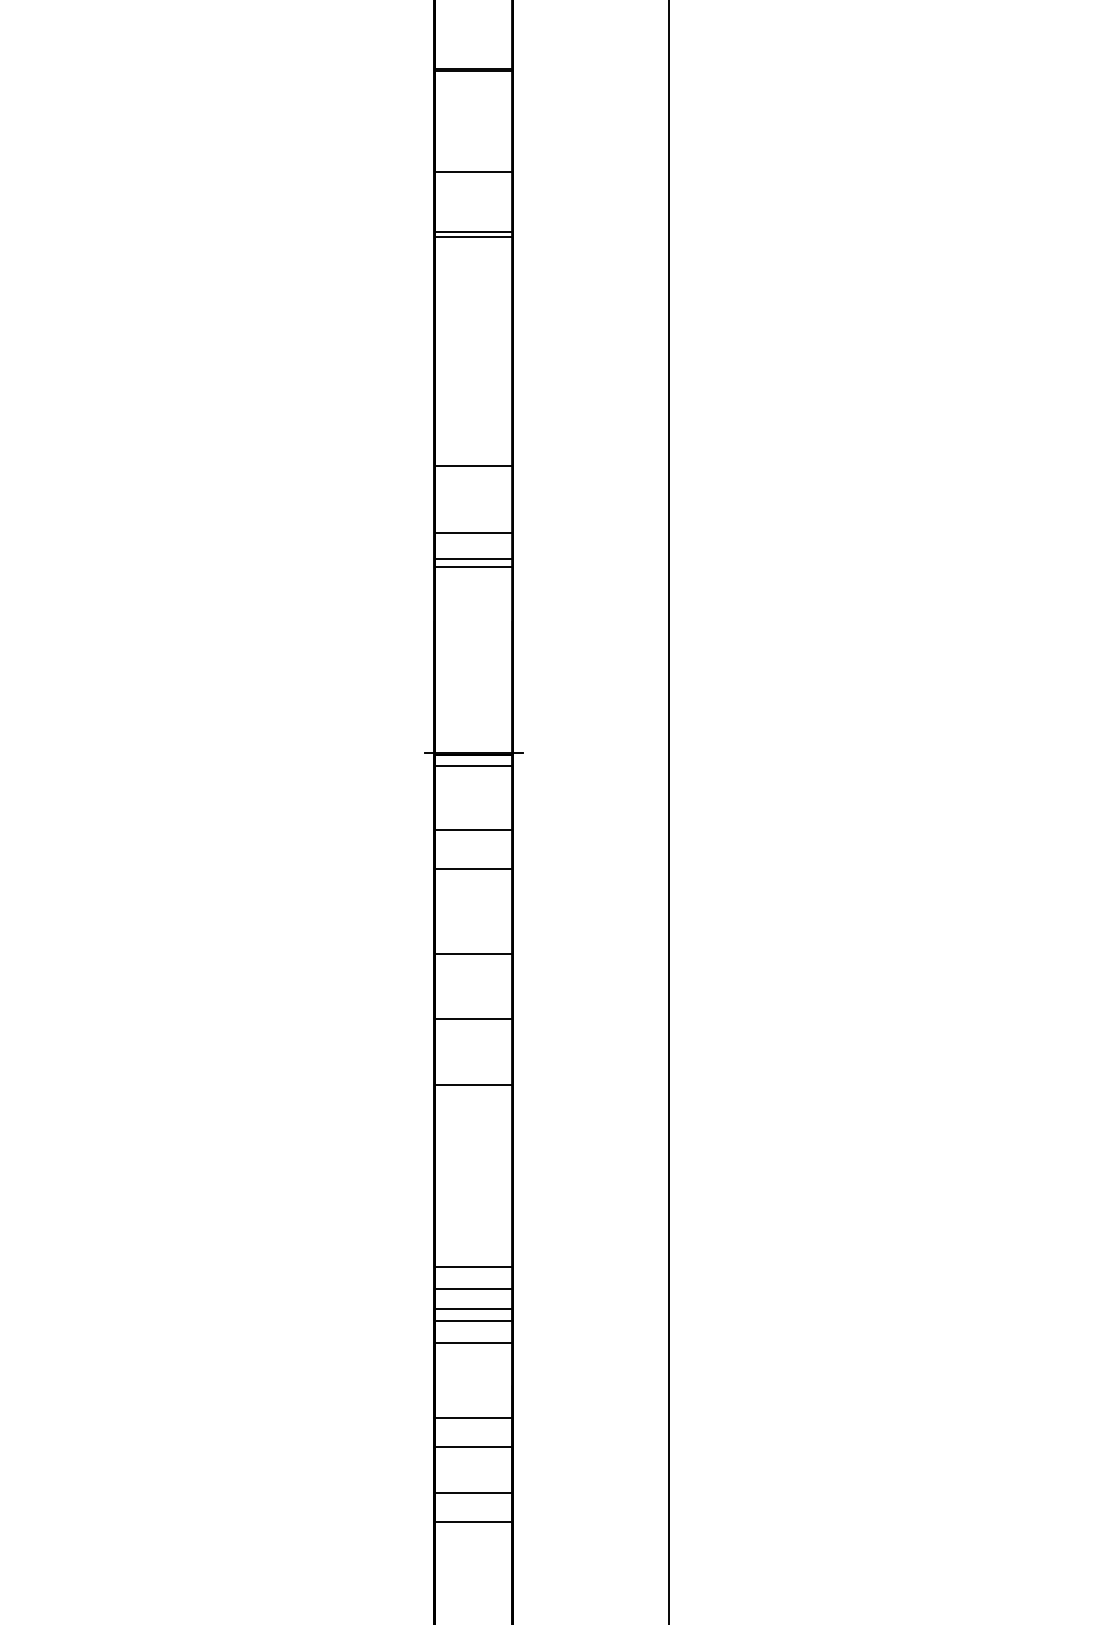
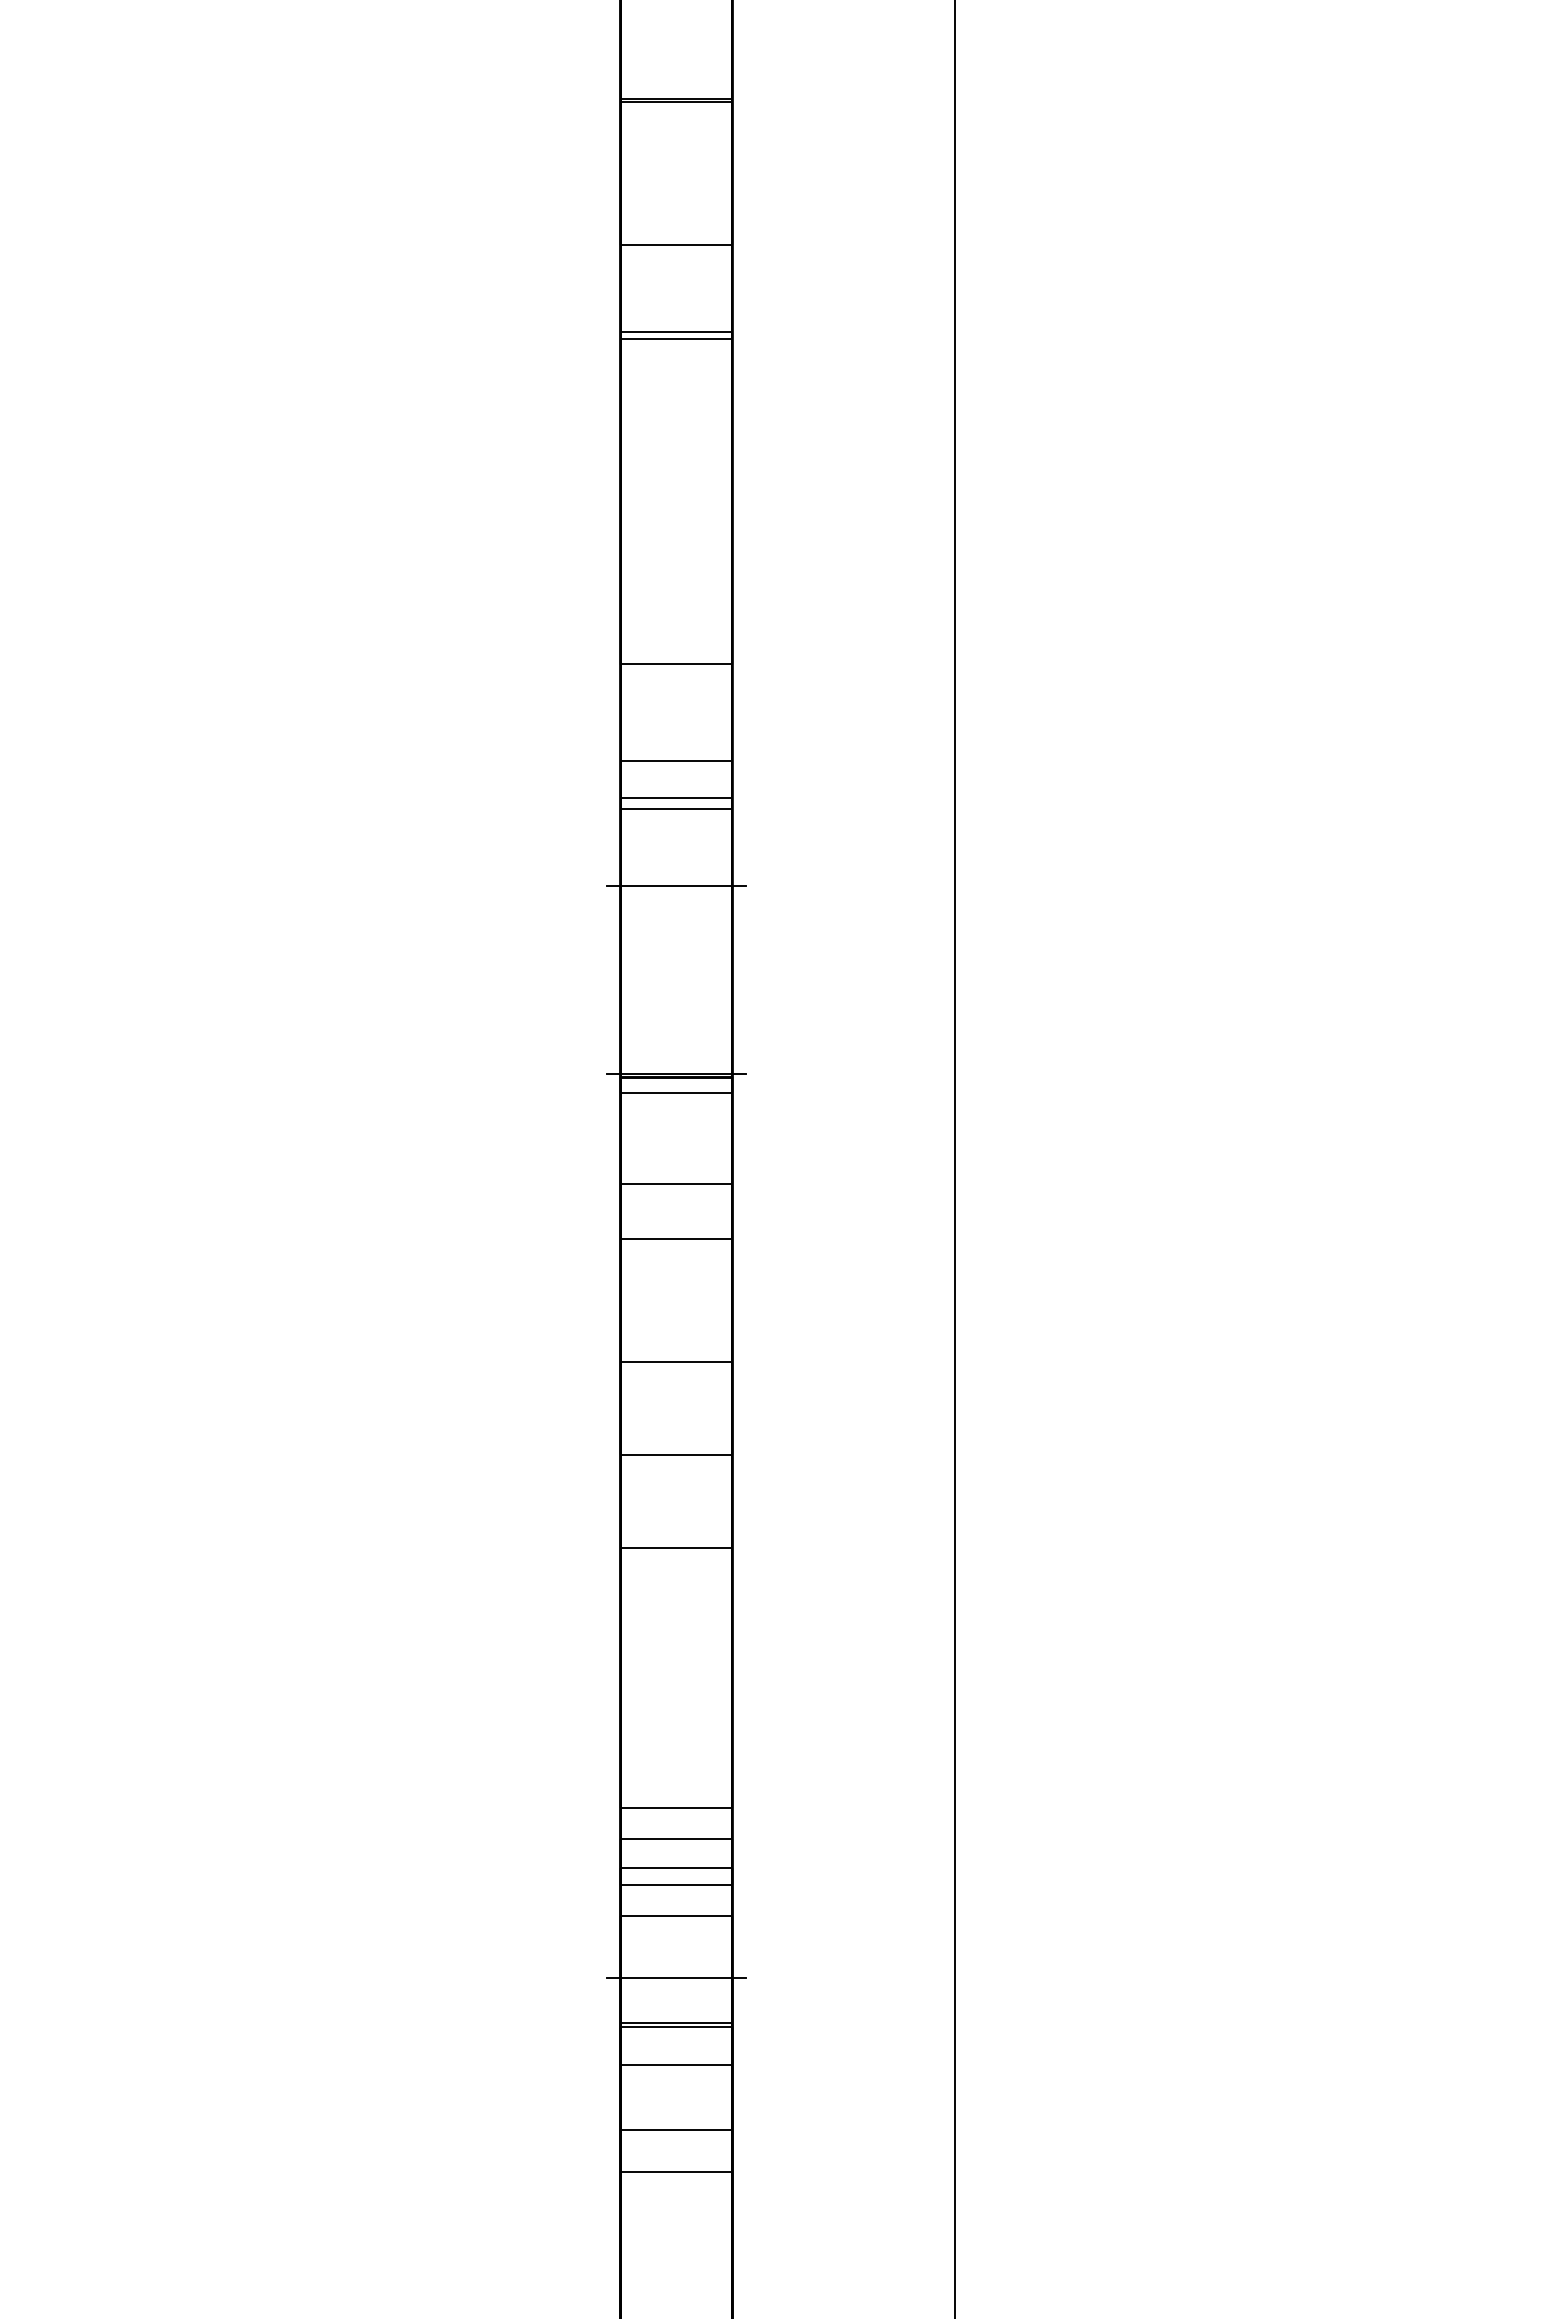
line: (473, 621) -> (676, 886), added
line: (473, 1385) -> (676, 1977), added
line: (473, 1420) -> (676, 2027), added

